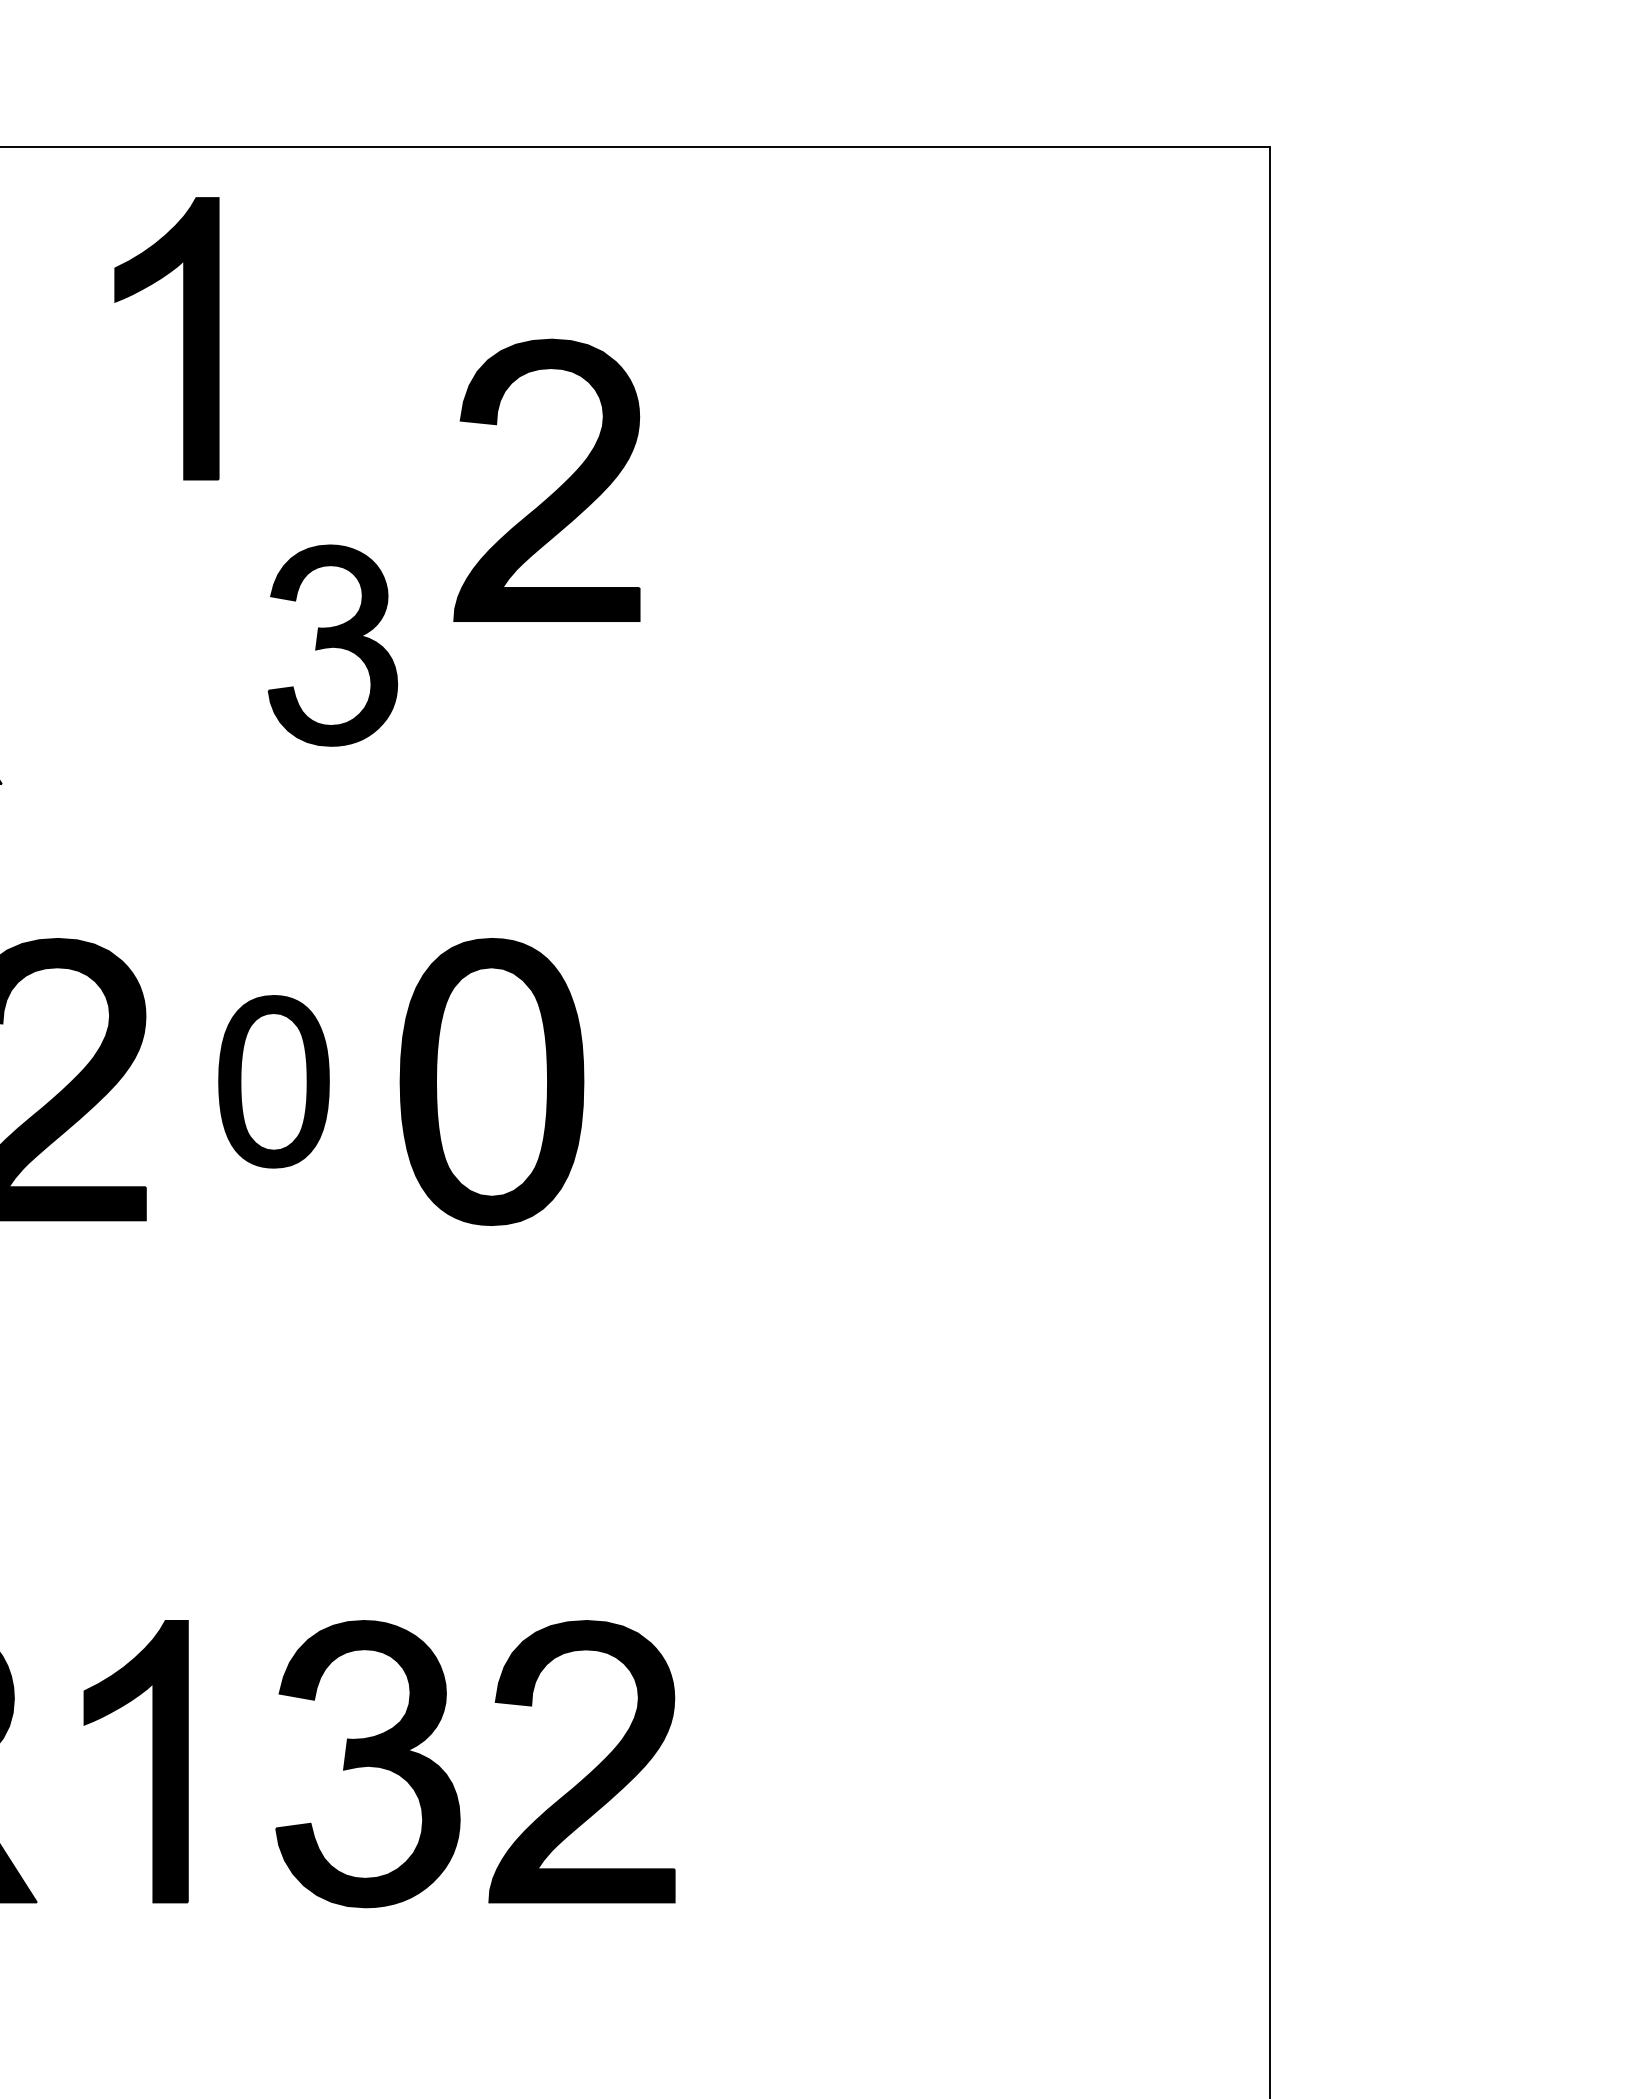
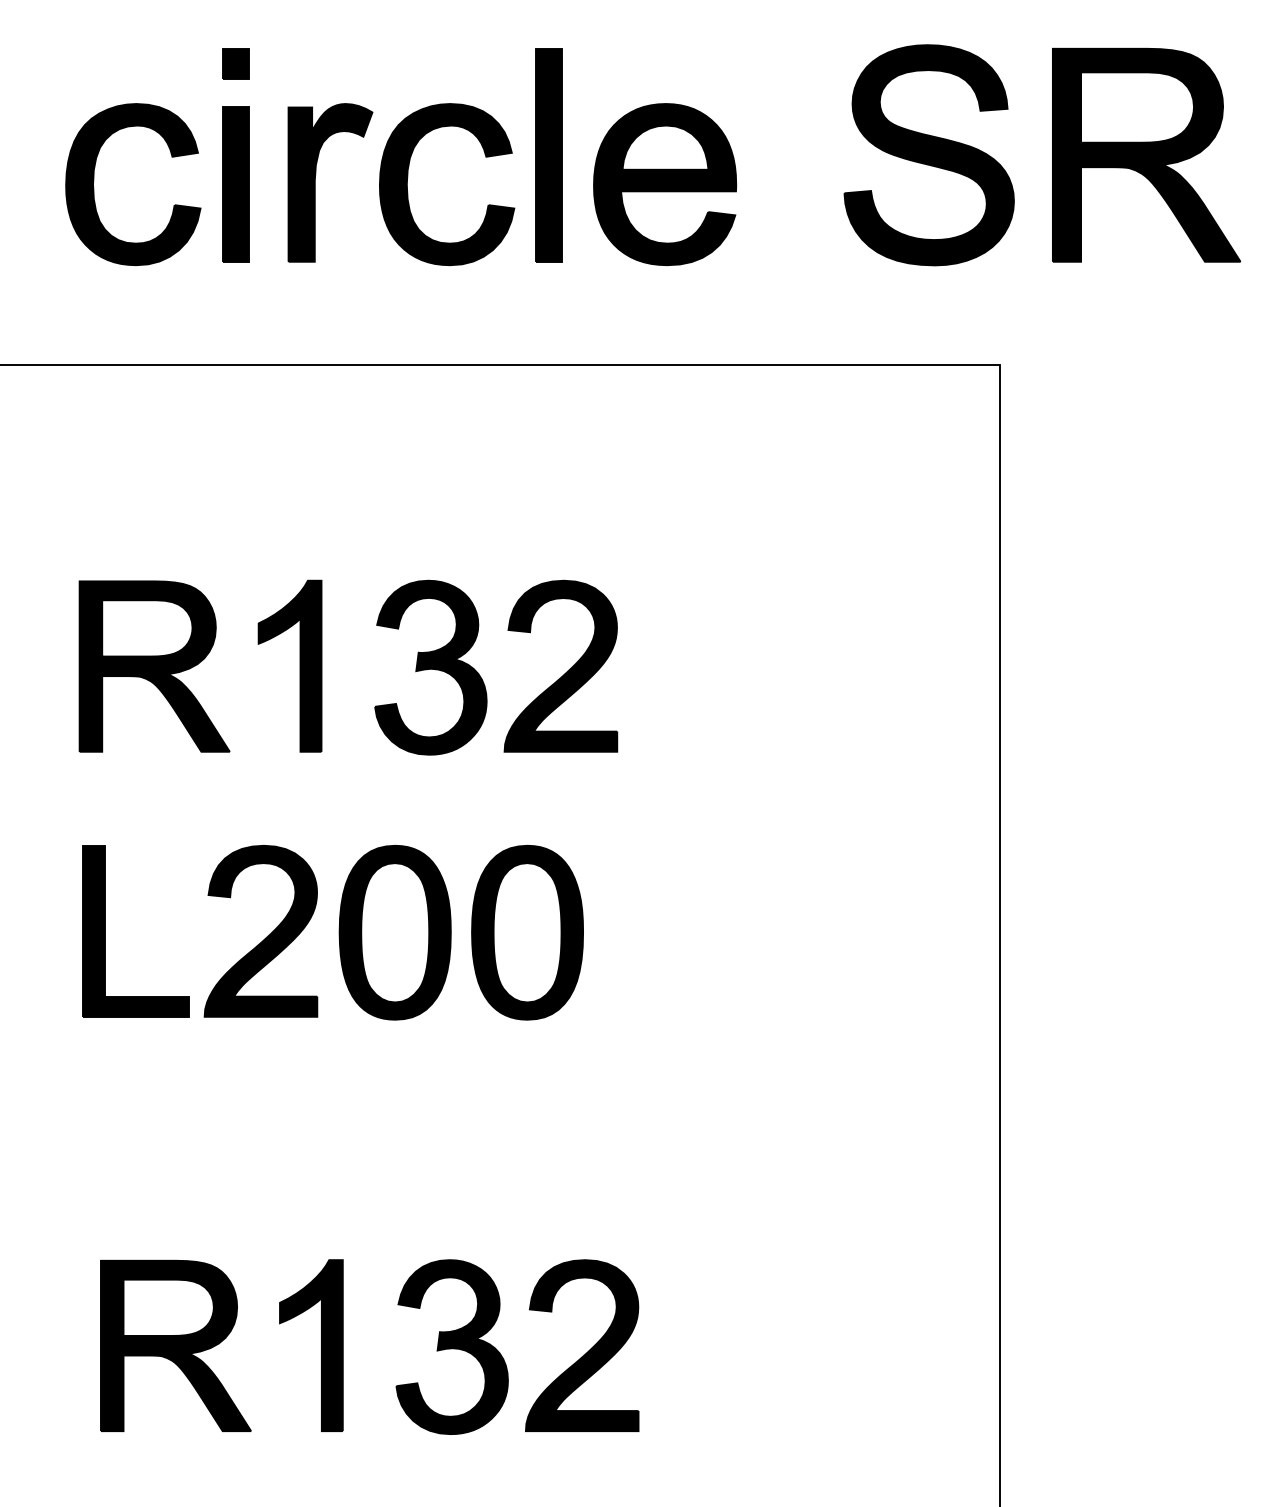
part: (182, 337) -> (299, 665), moved
part: (556, 488) -> (566, 671), moved
part: (332, 645) -> (430, 667), size x1.43
part: (272, 1081) -> (394, 932), size x1.67

